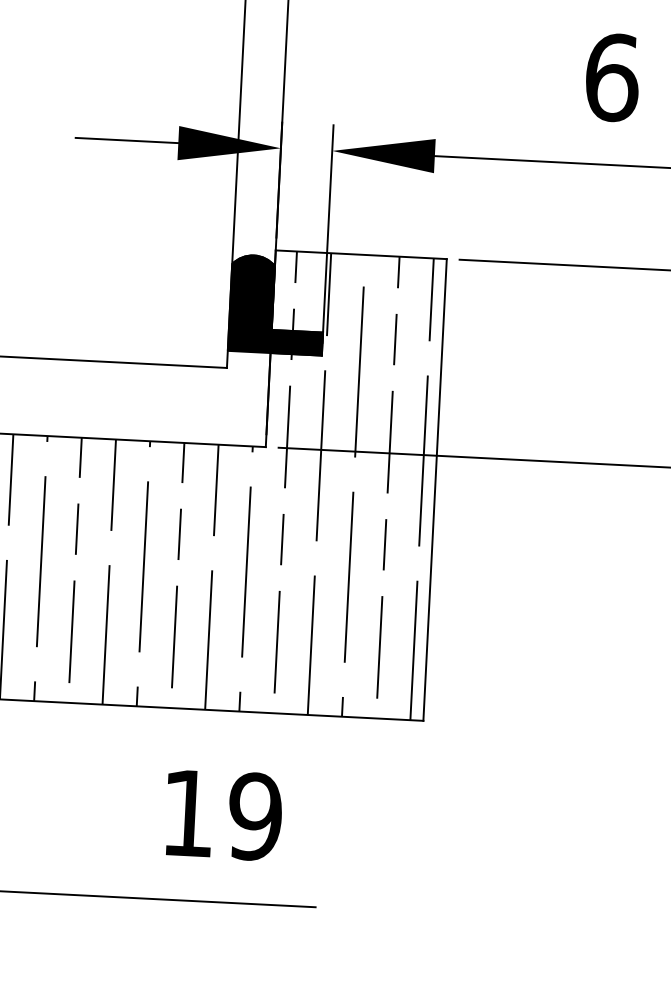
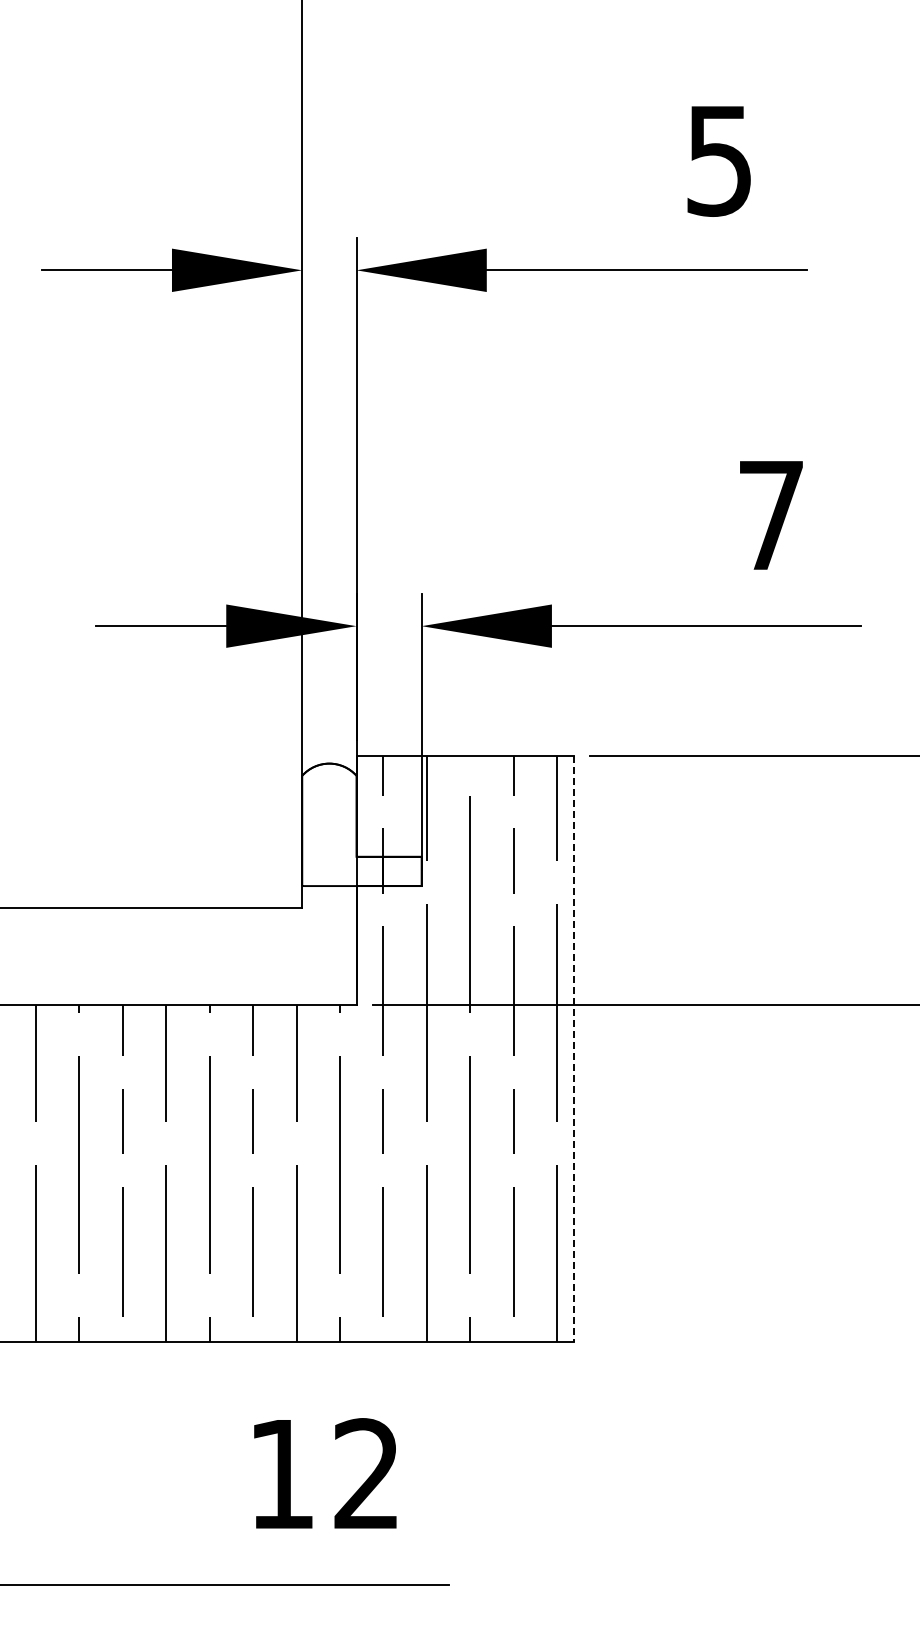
text: (612, 77) -> (771, 515), 6 -> 7
fill: (276, 304) -> (361, 824), removed
line: (434, 490) -> (573, 1049), solid -> dashed
text: (254, 816) -> (366, 1474), 19 -> 12

